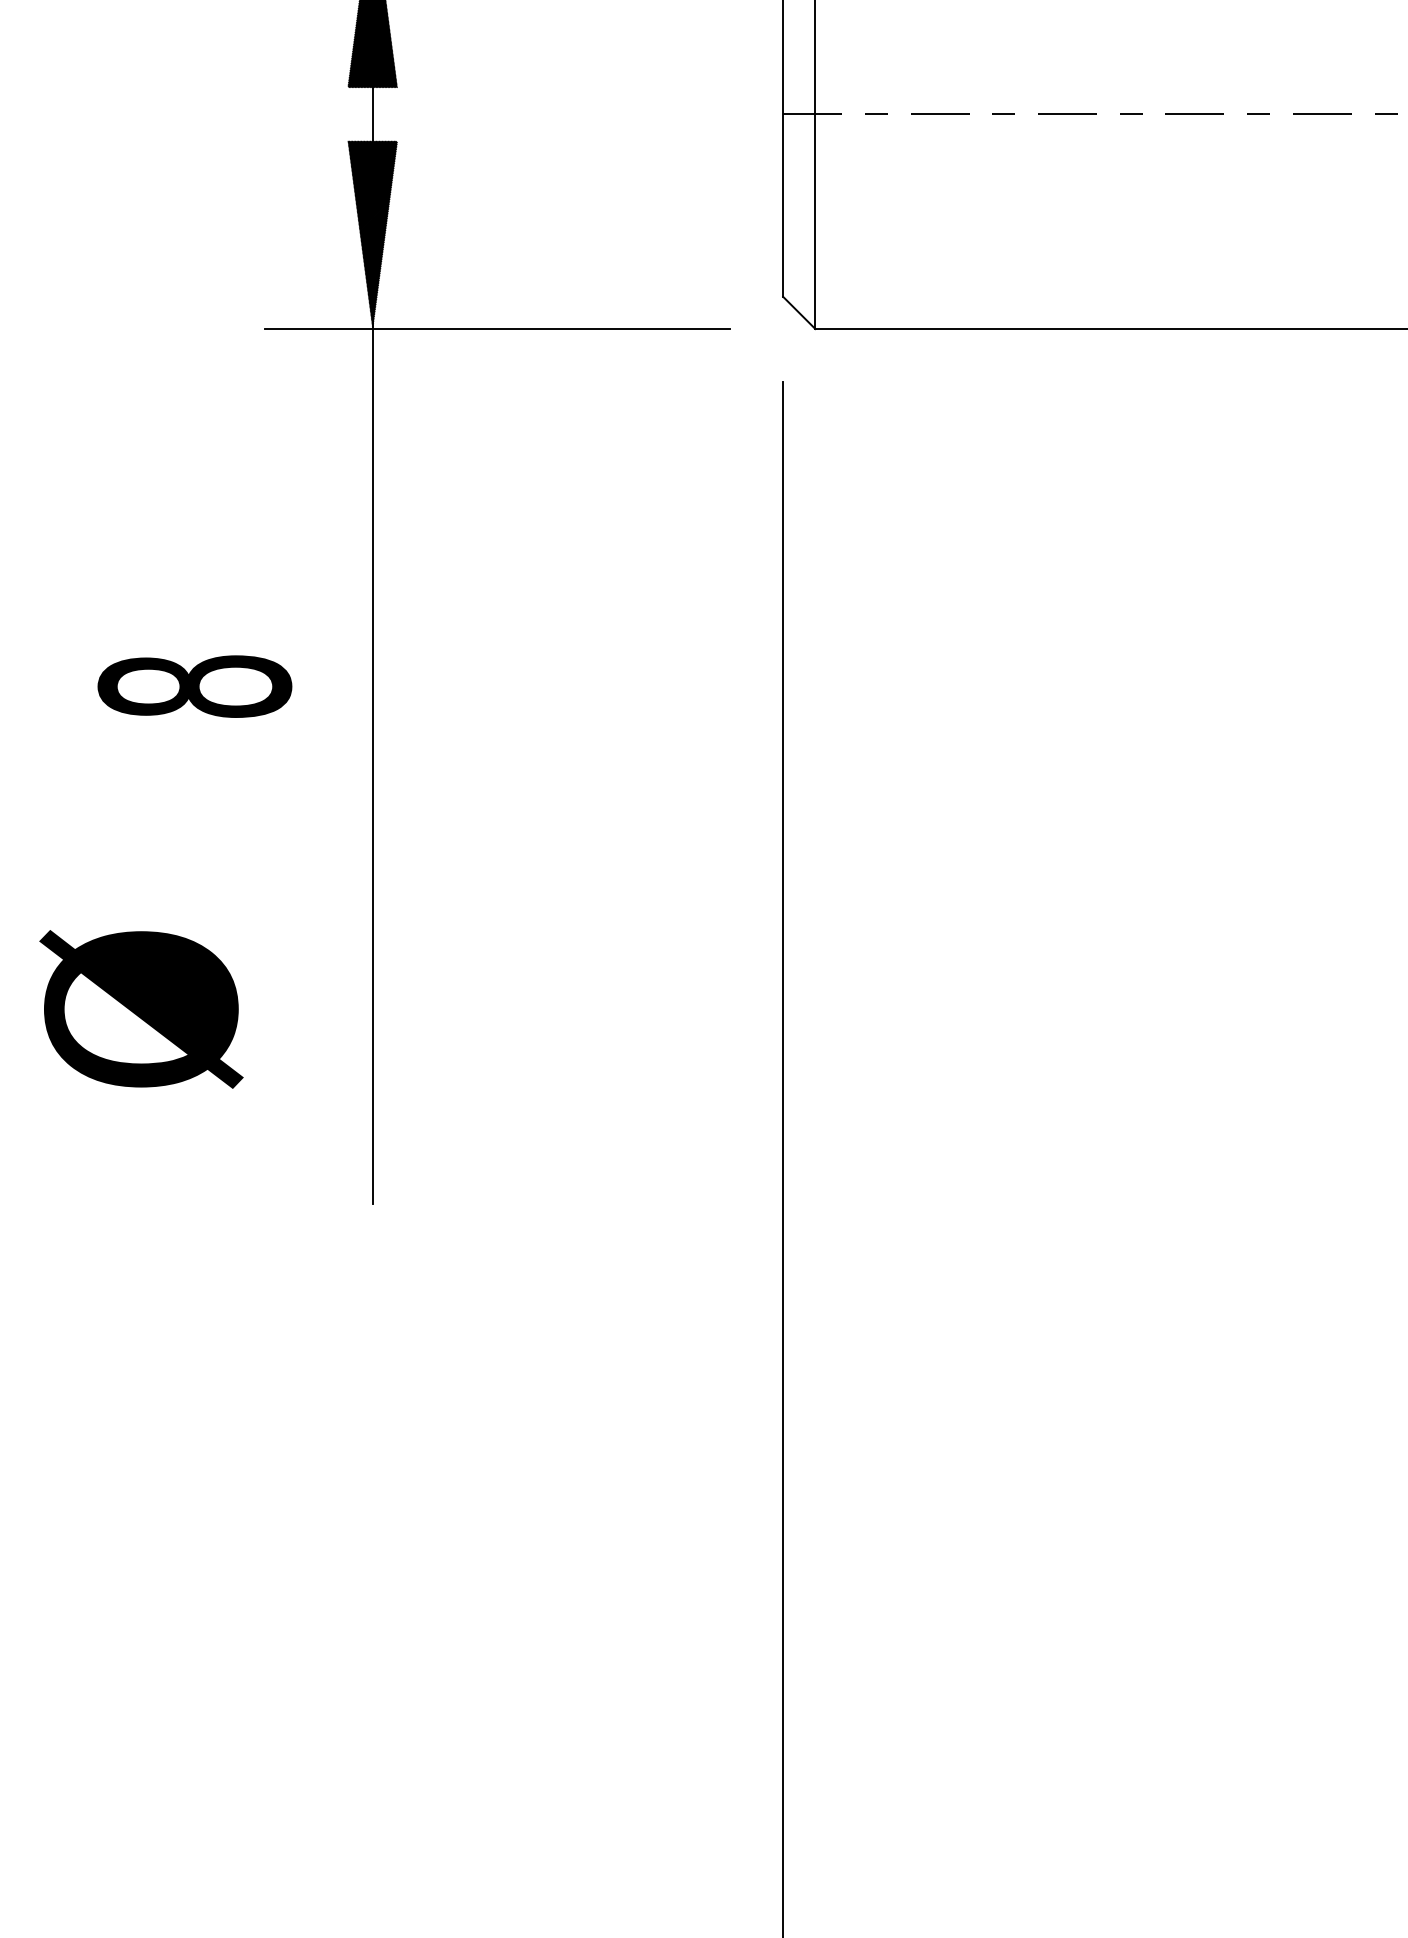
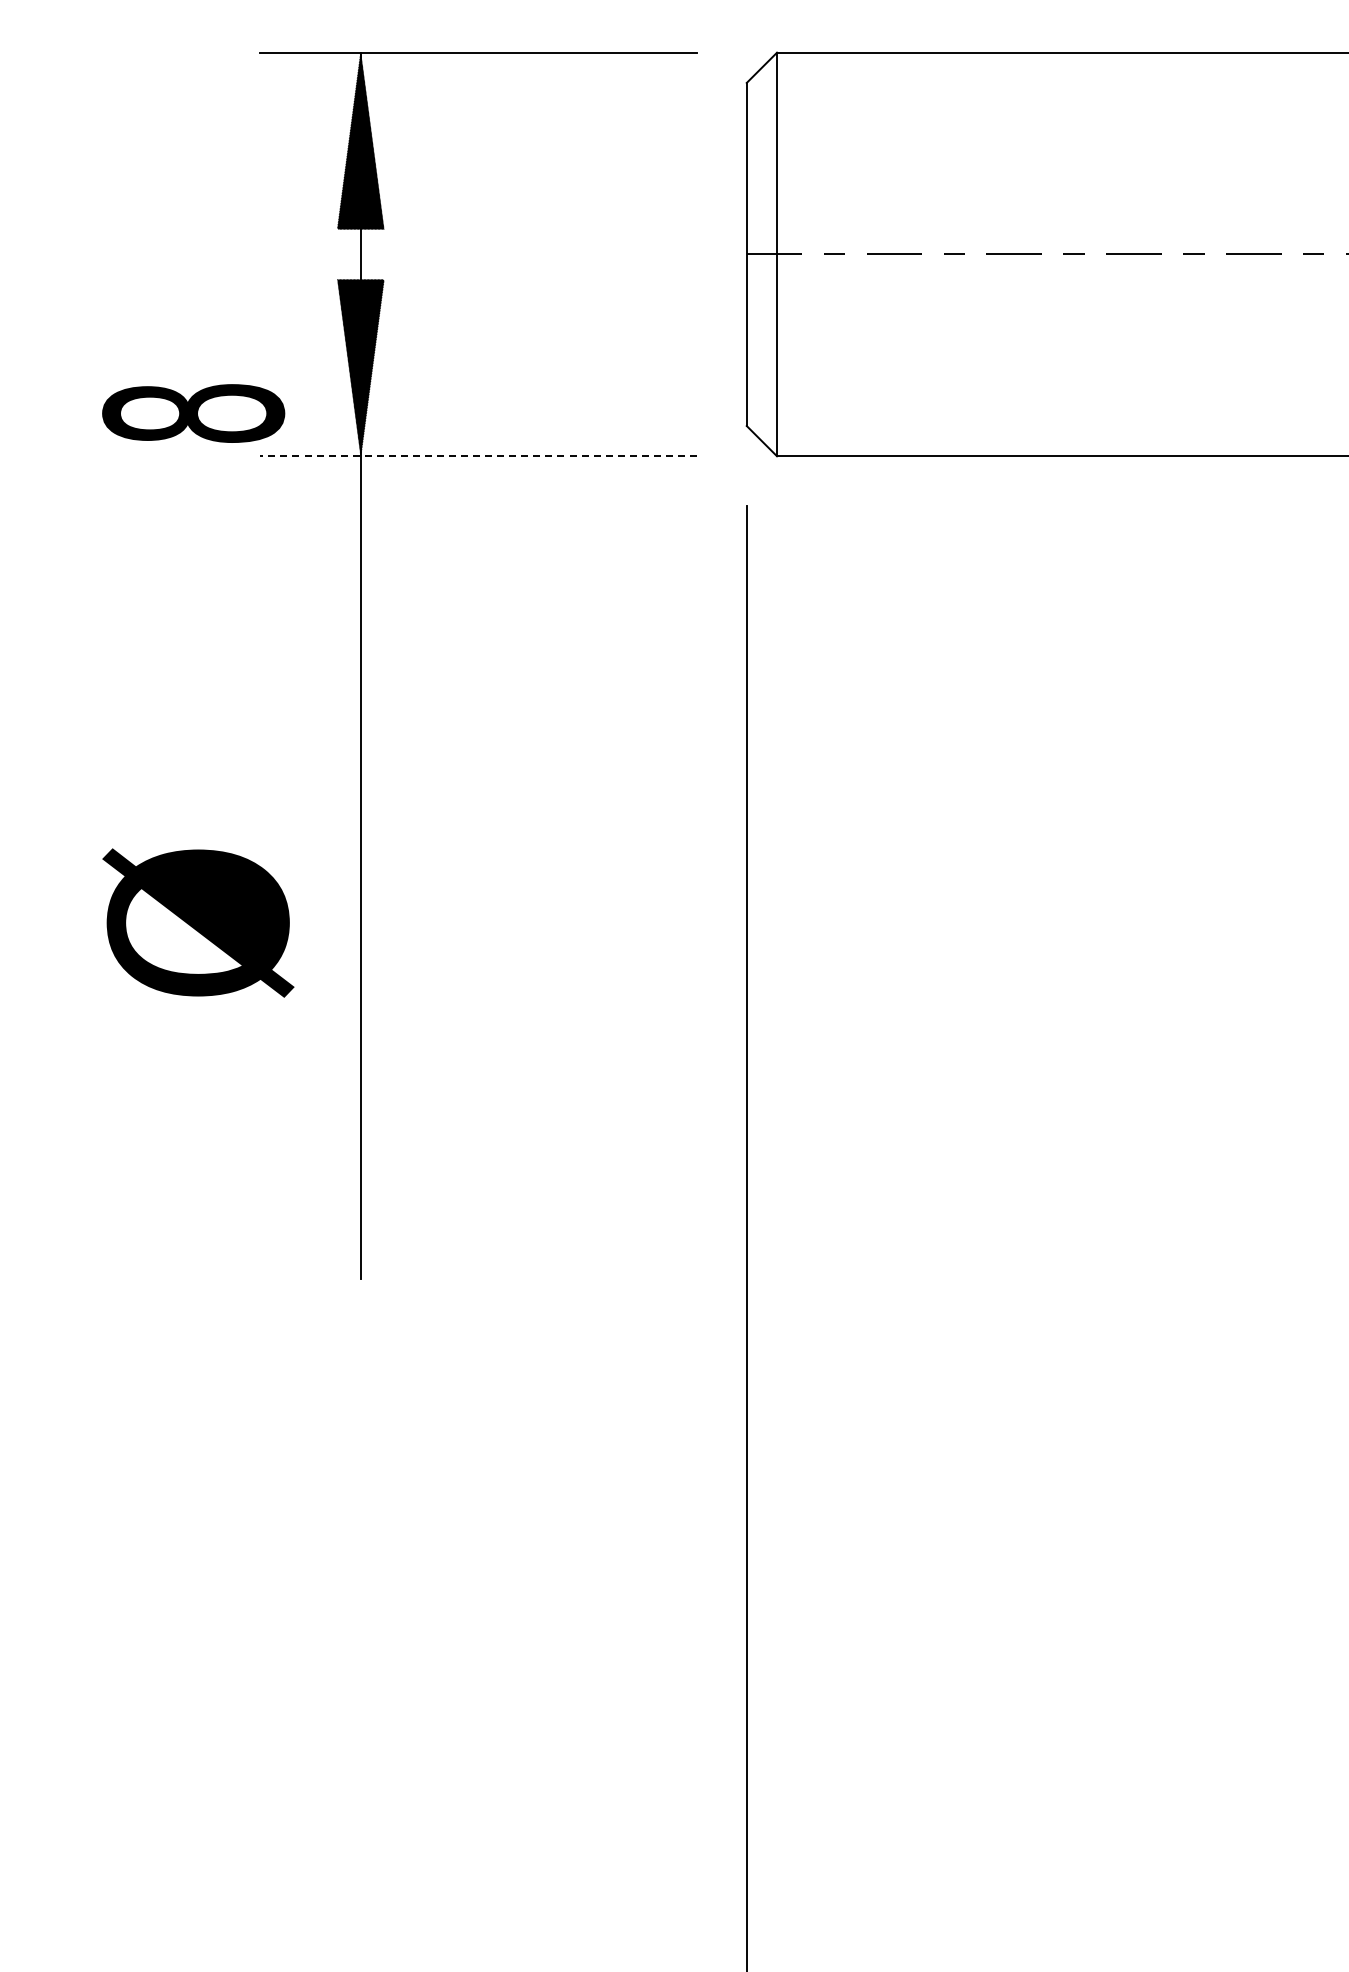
line: (497, 329) -> (478, 456), solid -> dashed
text: (194, 686) -> (193, 413), moved
text: (141, 1008) -> (198, 922), moved

